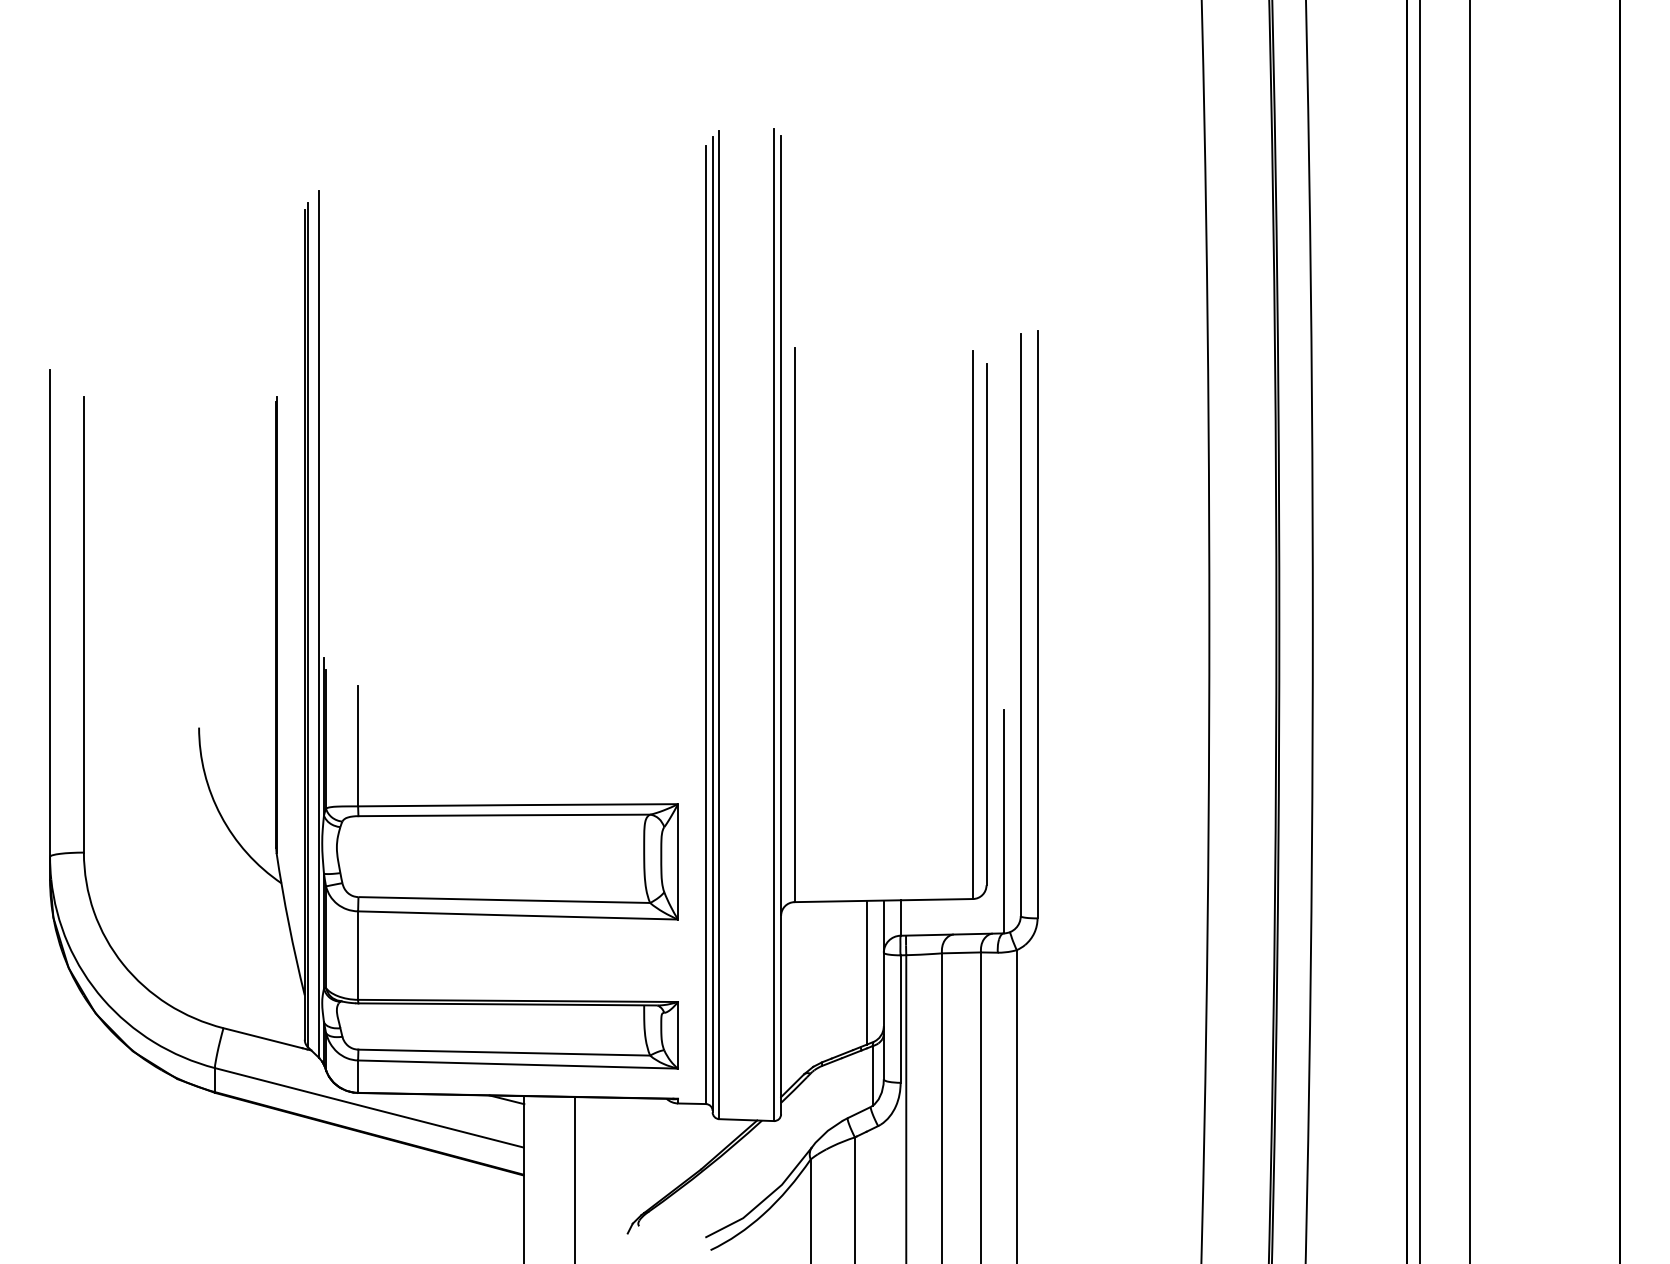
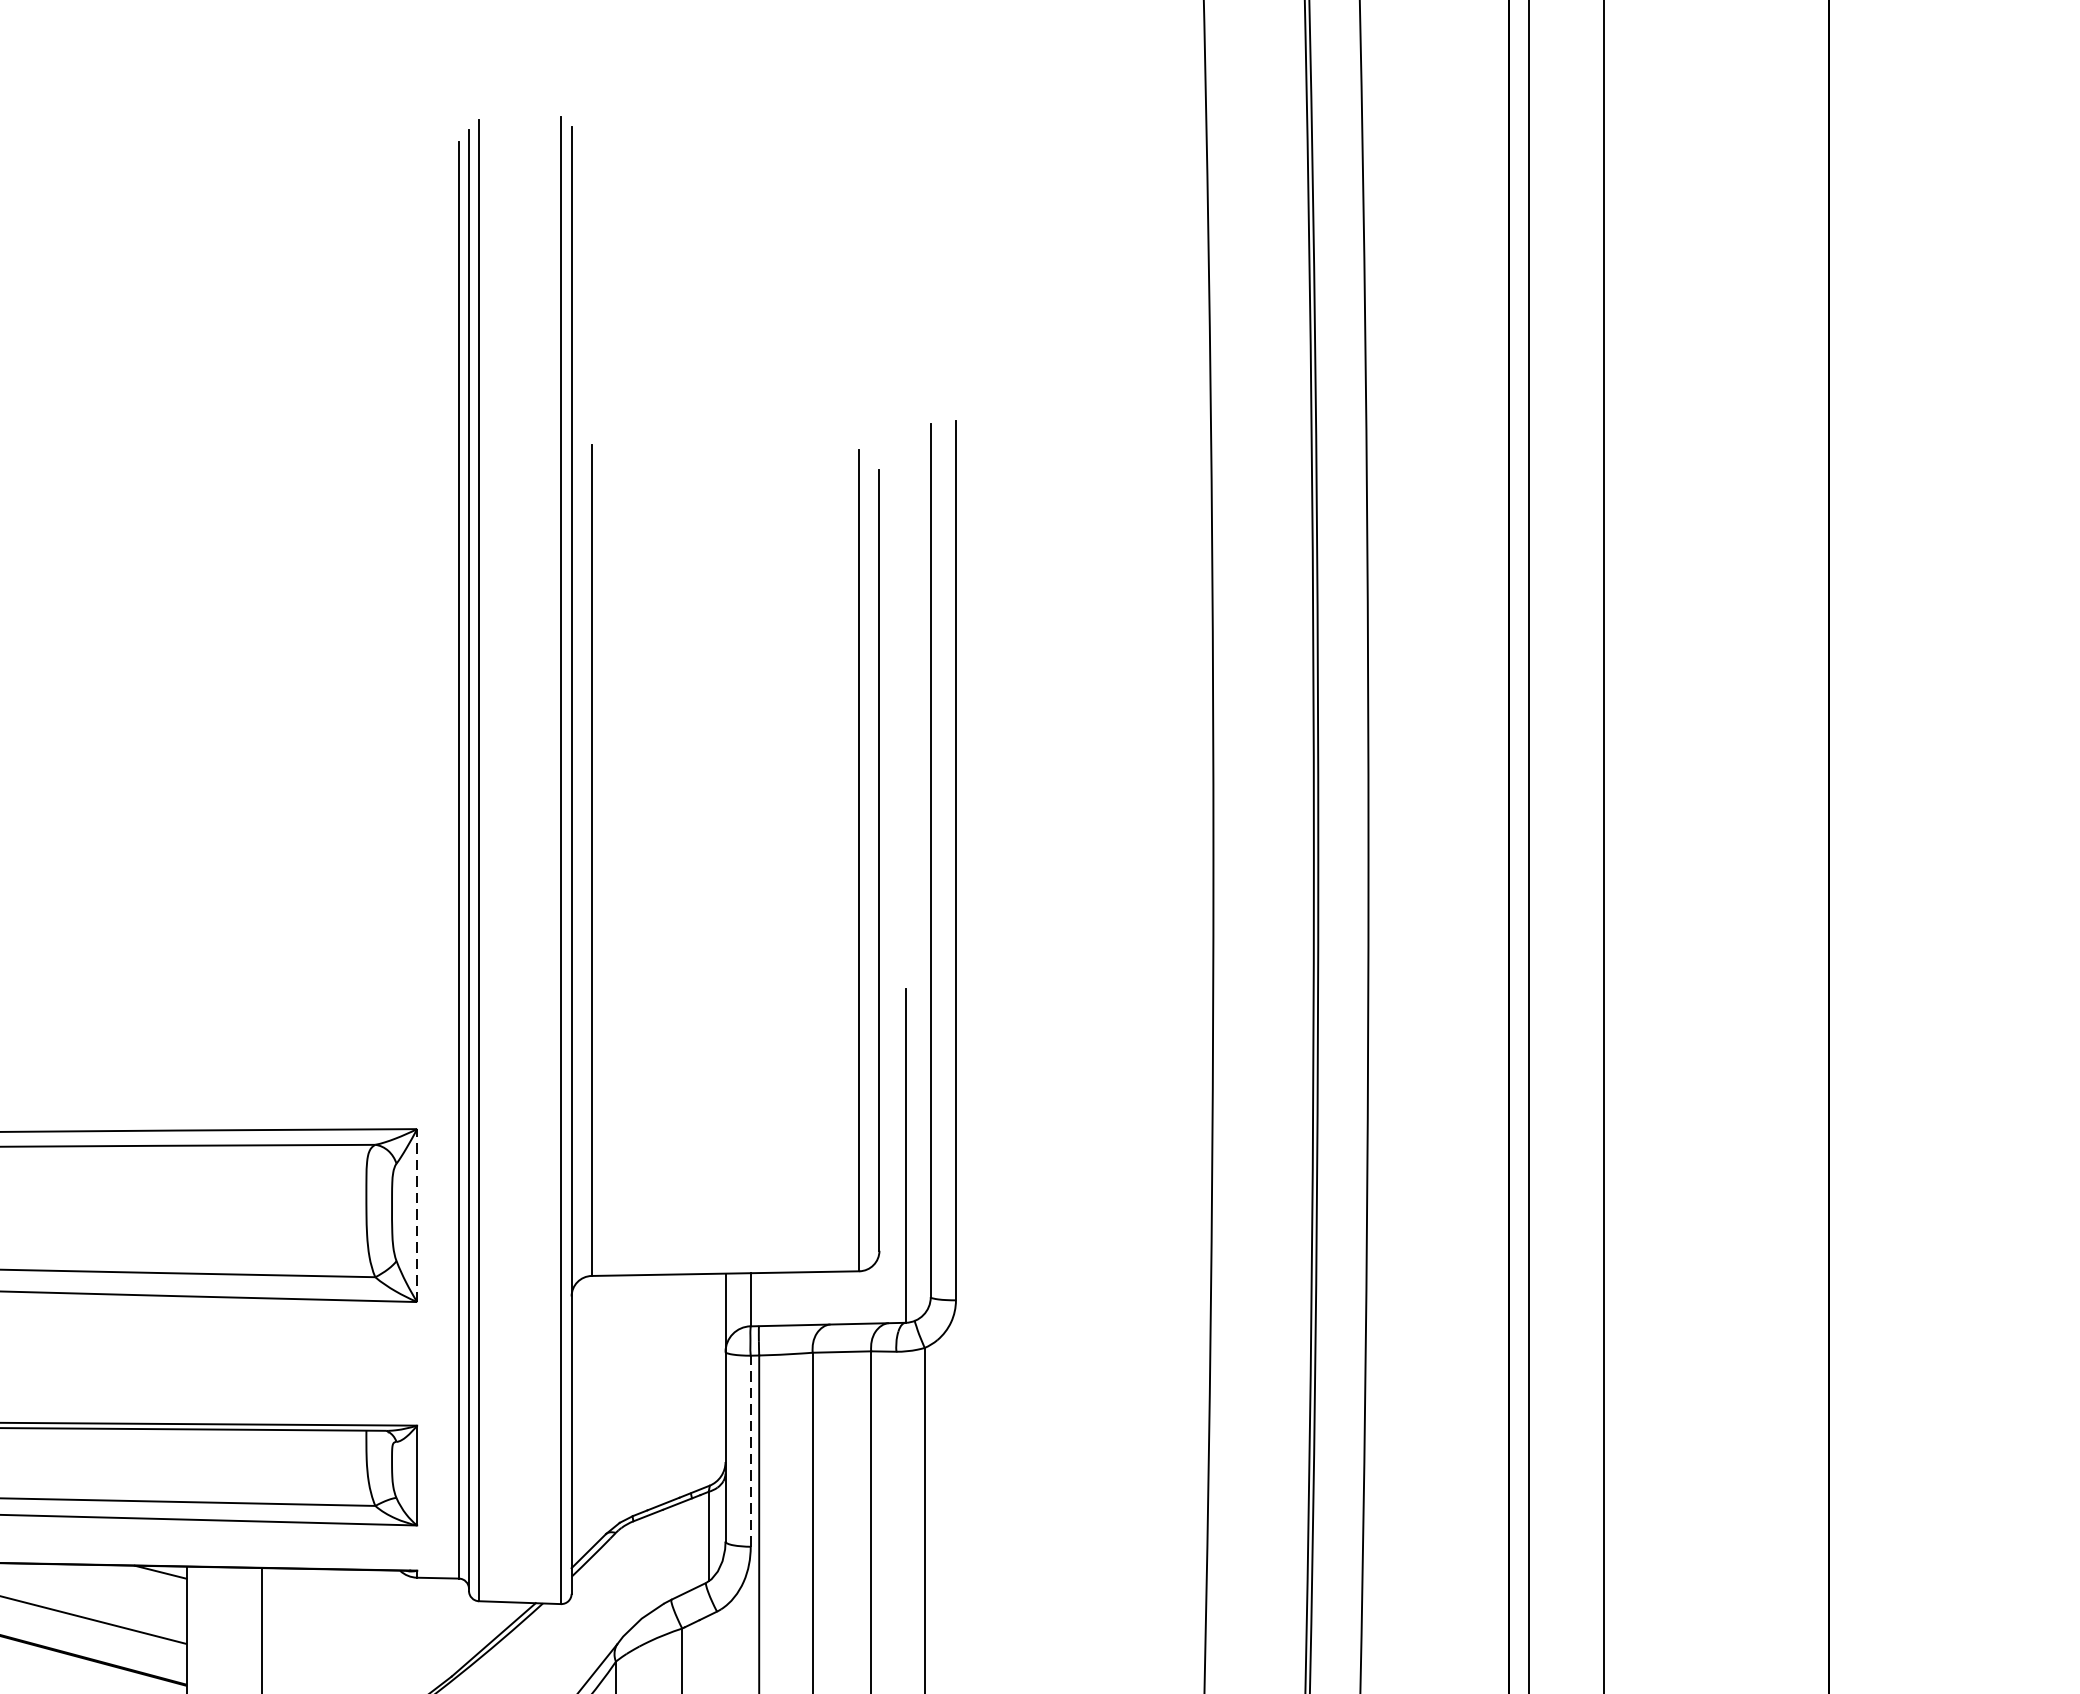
line: (678, 861) -> (417, 1215), solid -> dashed
line: (867, 972) -> (701, 1381), removed
line: (900, 1019) -> (750, 1451), solid -> dashed

